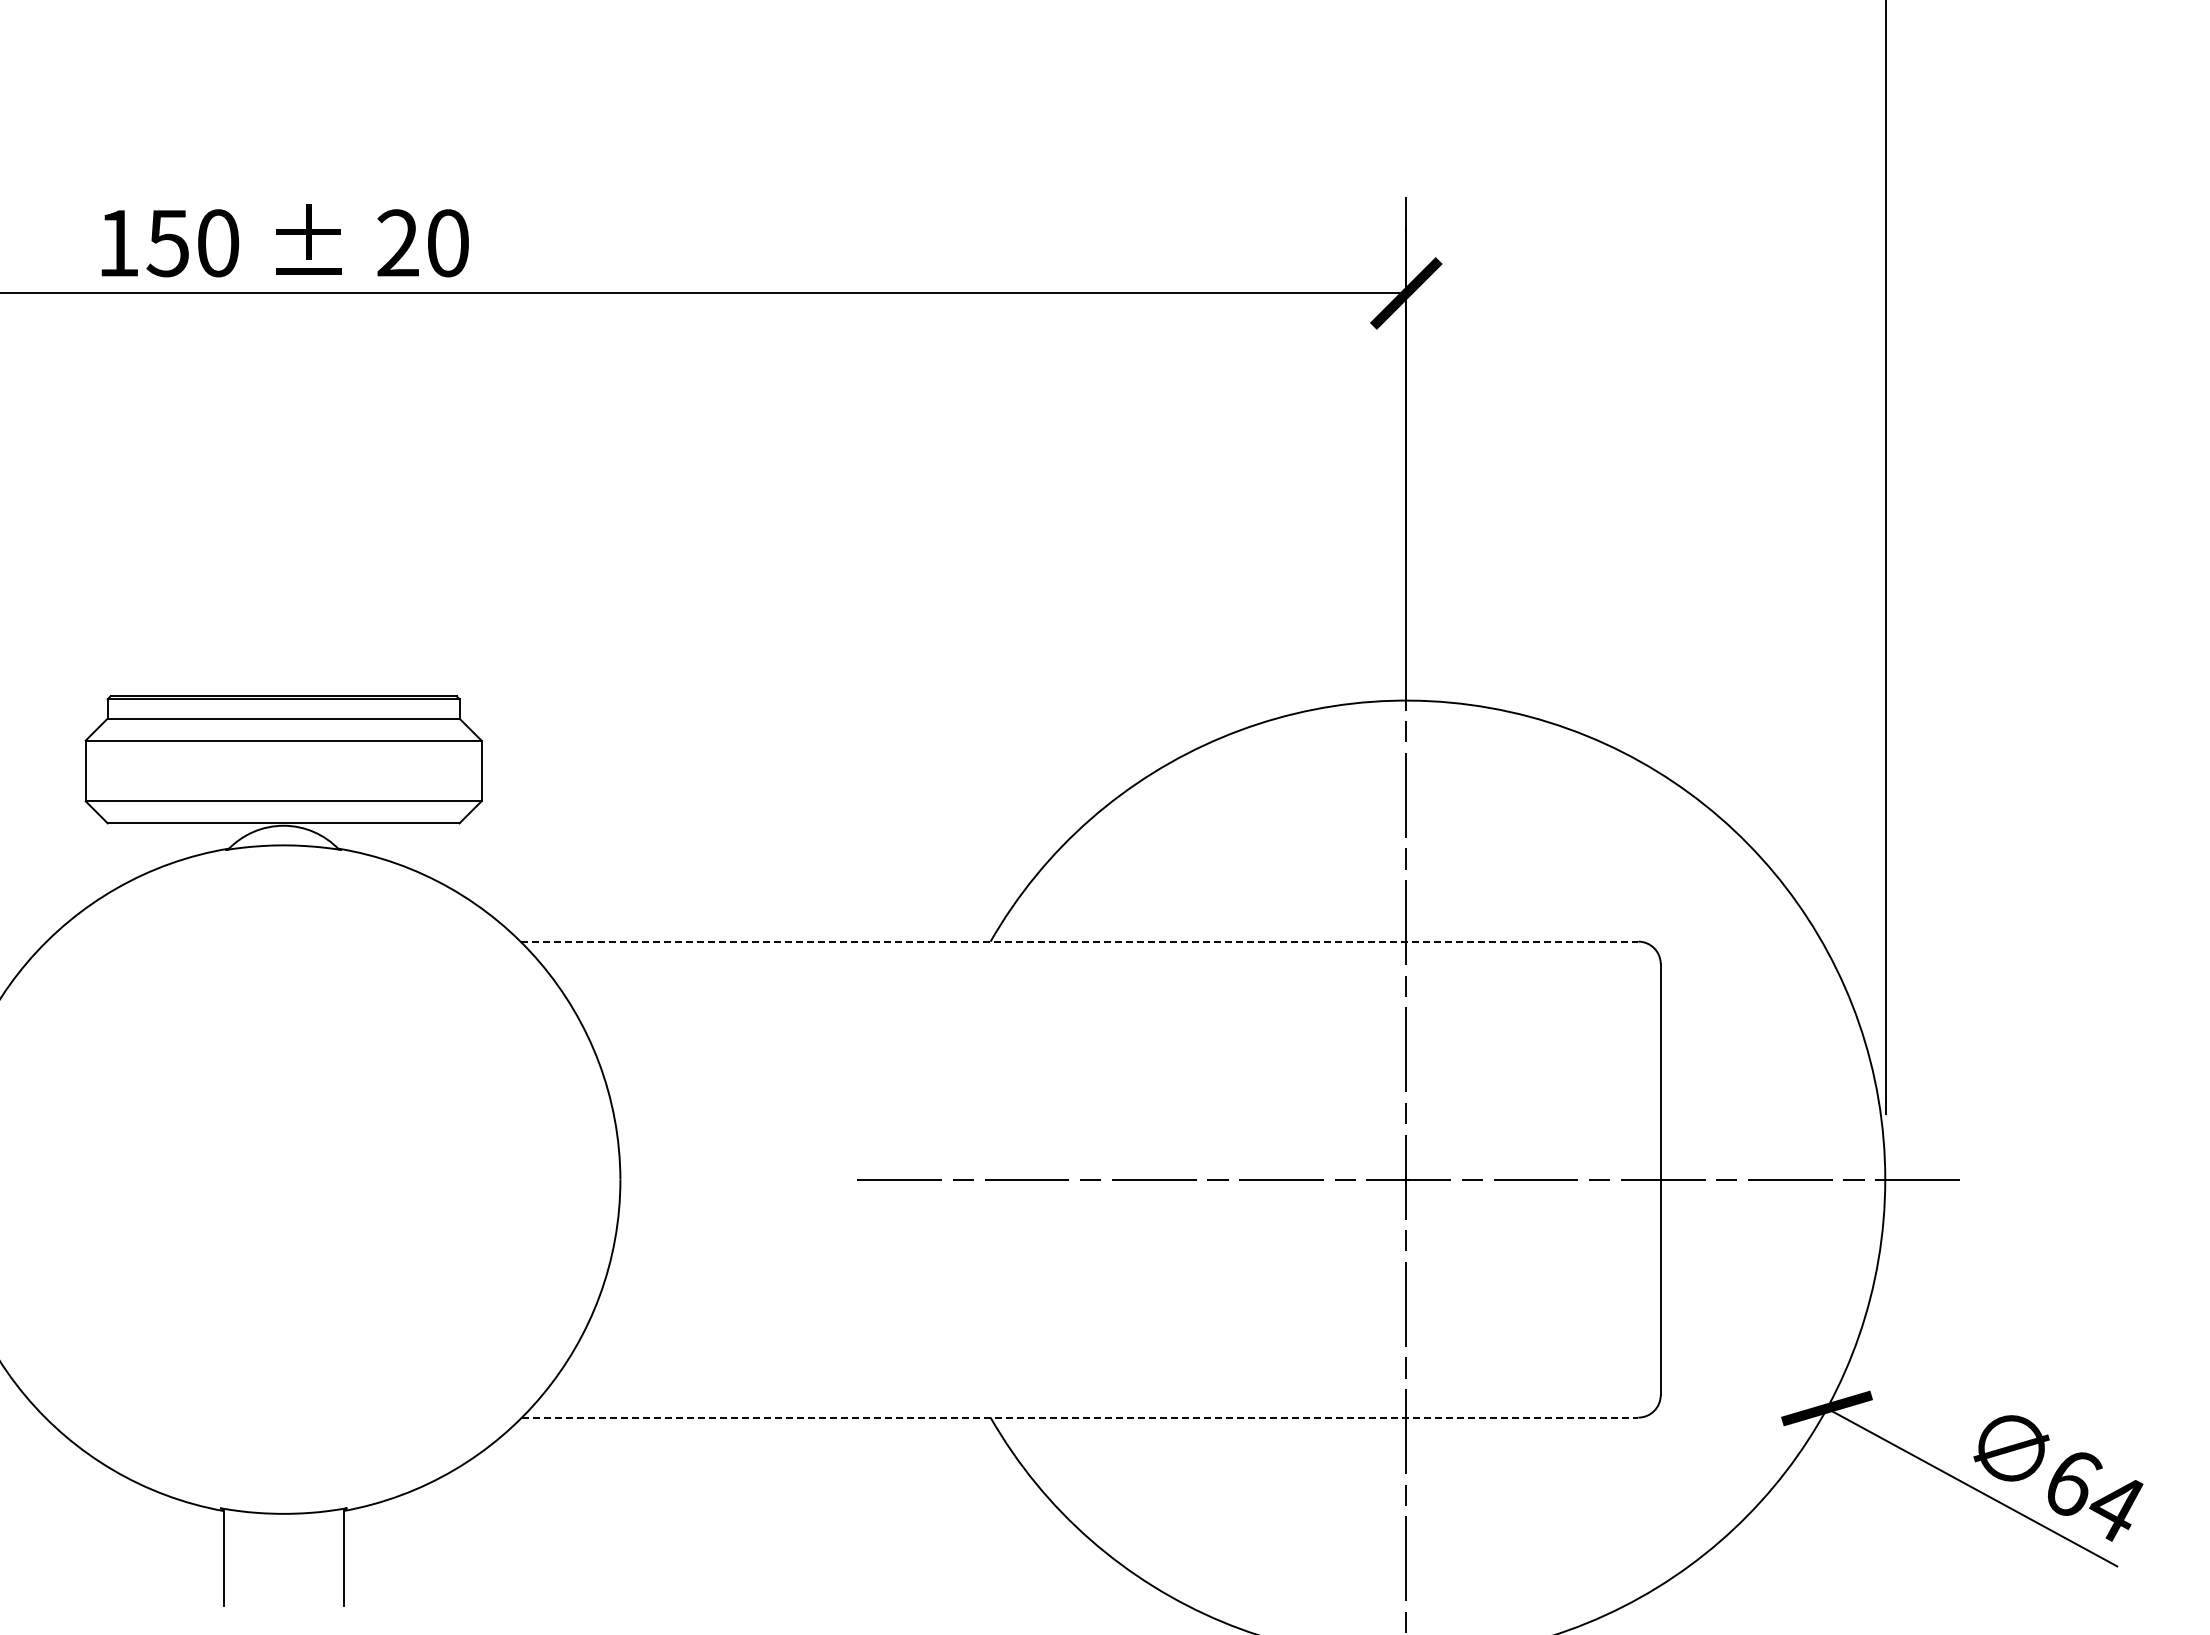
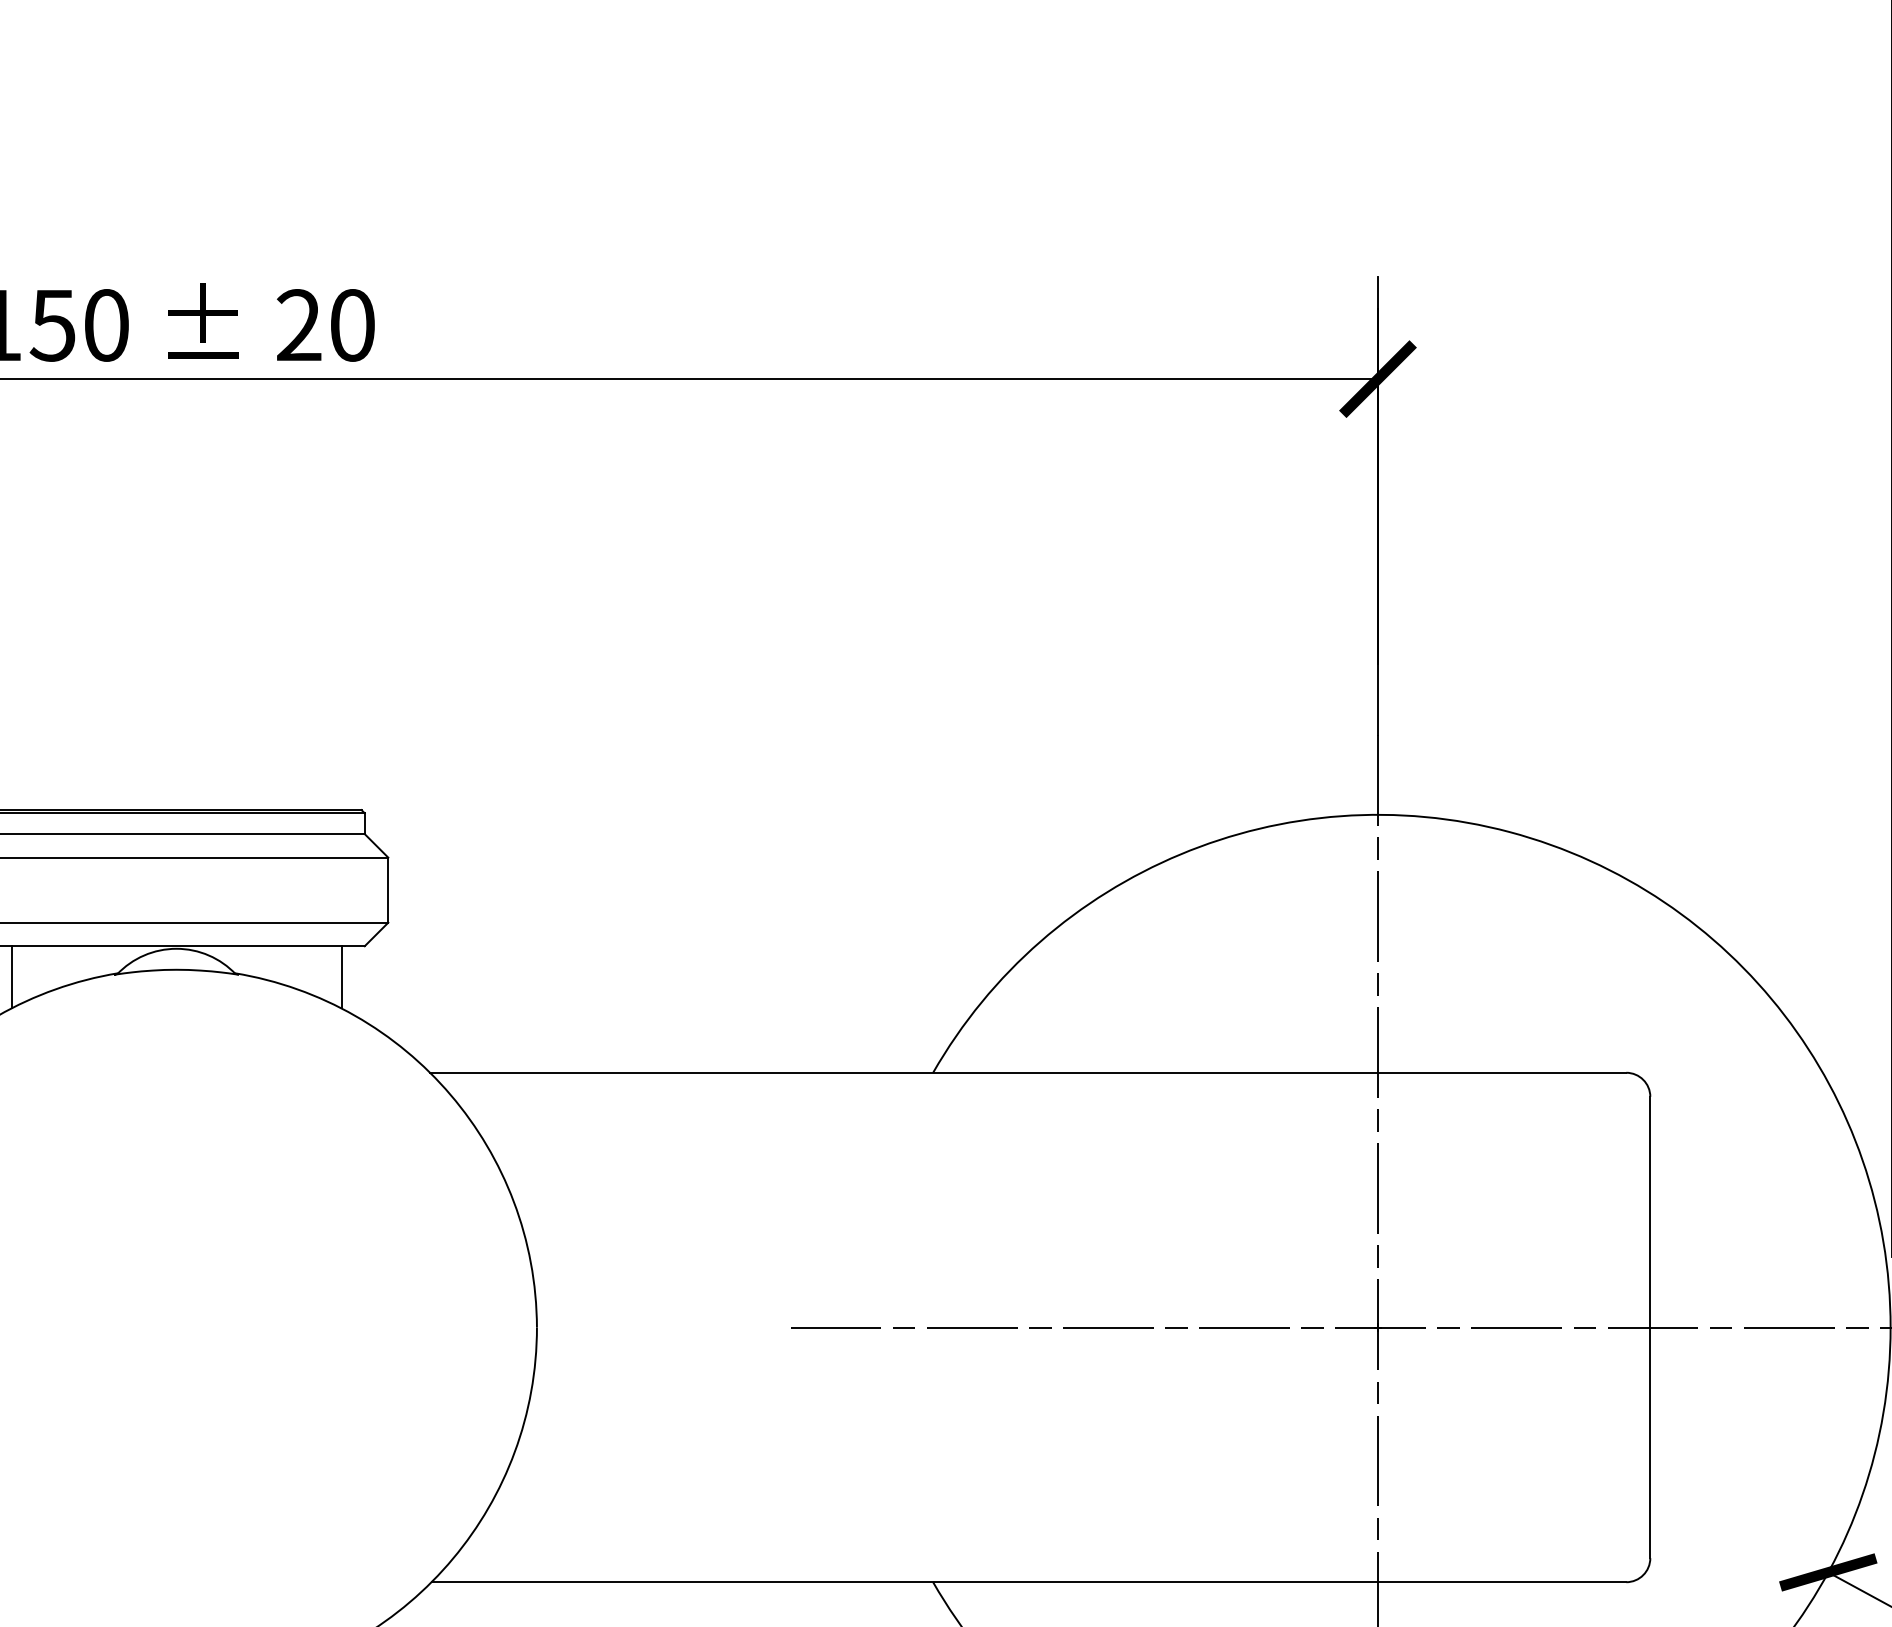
line: (129, 852) -> (11, 977), added
line: (437, 852) -> (341, 977), added
line: (1079, 941) -> (1028, 1072), dashed -> solid
line: (1080, 1417) -> (1029, 1582), dashed -> solid

